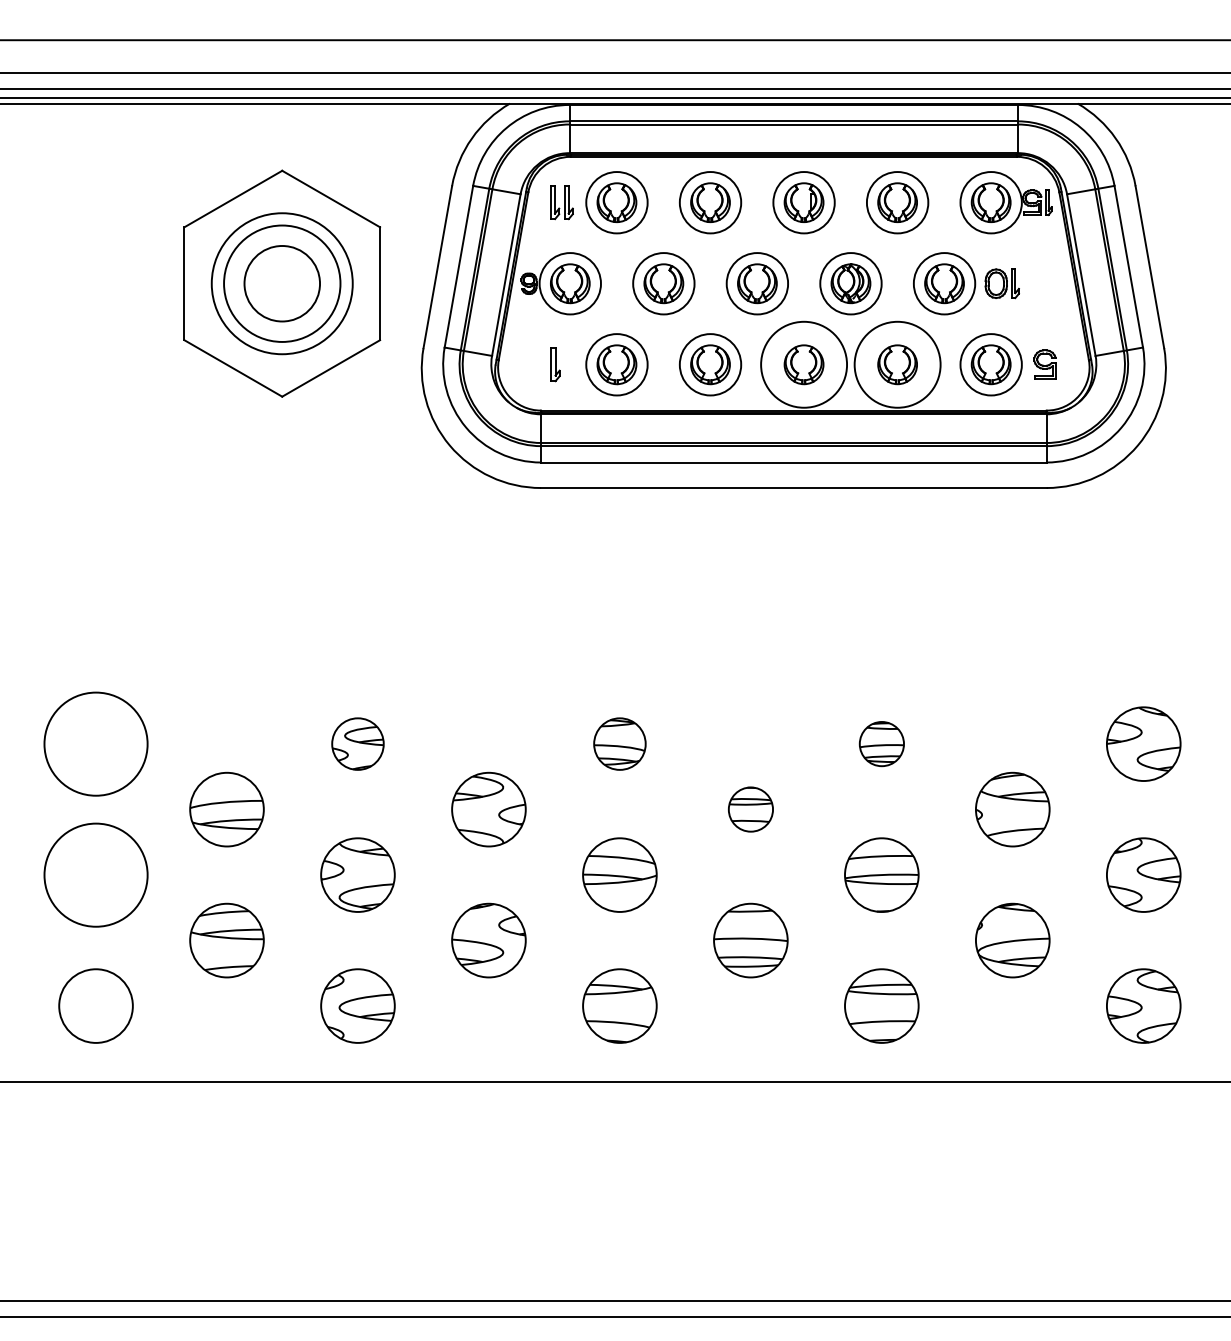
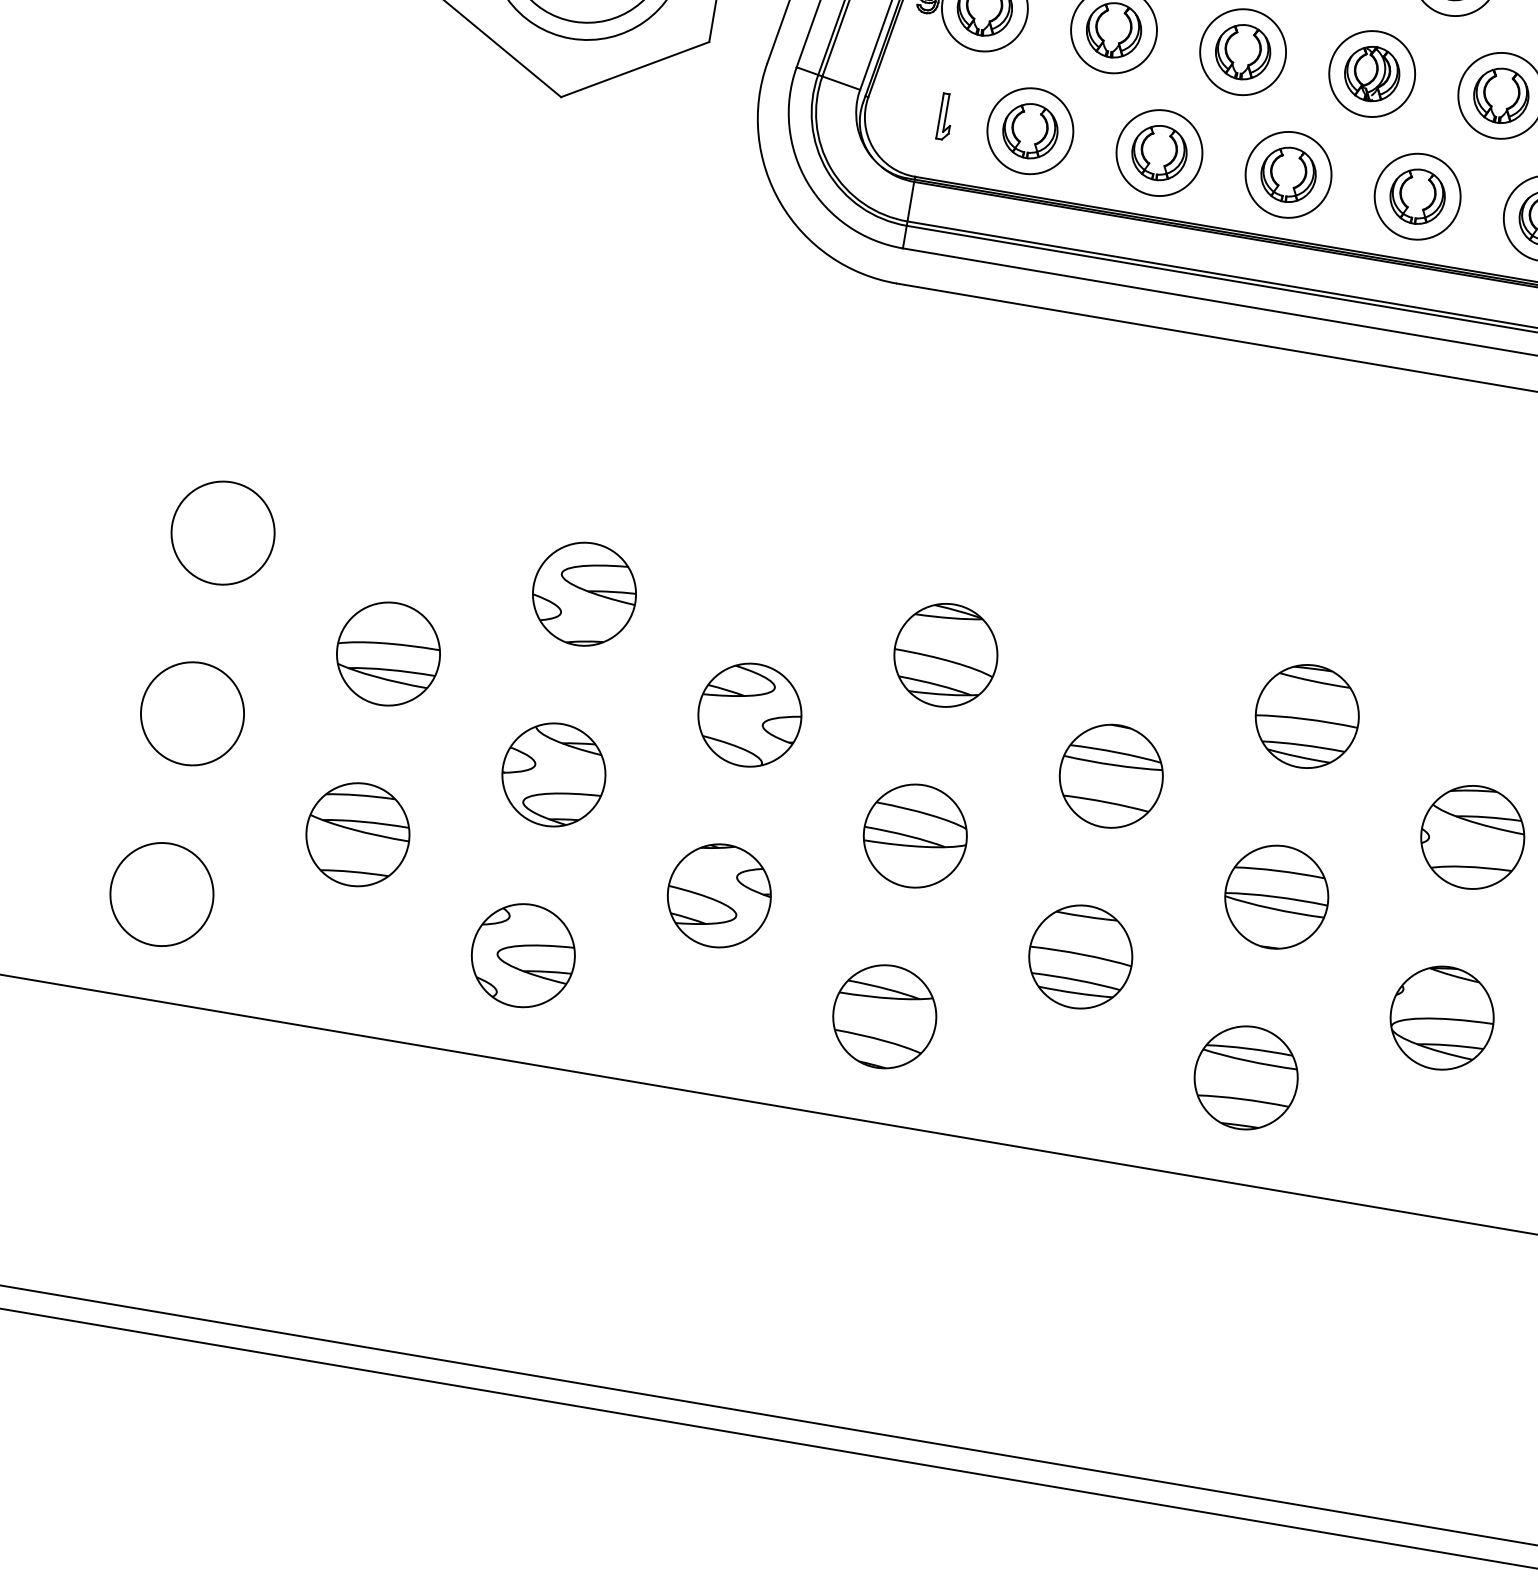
circle: (803, 364) -> (1287, 174), size x0.71
circle: (897, 364) -> (1417, 196), size x0.71
part: (357, 743) -> (584, 593), size x1.43
part: (619, 743) -> (945, 654), size x1.43
part: (881, 743) -> (1307, 715), size x1.67
circle: (95, 744) -> (222, 533), size x0.71
part: (750, 809) -> (1110, 776), size x1.67
circle: (95, 874) -> (191, 712), size x0.71

